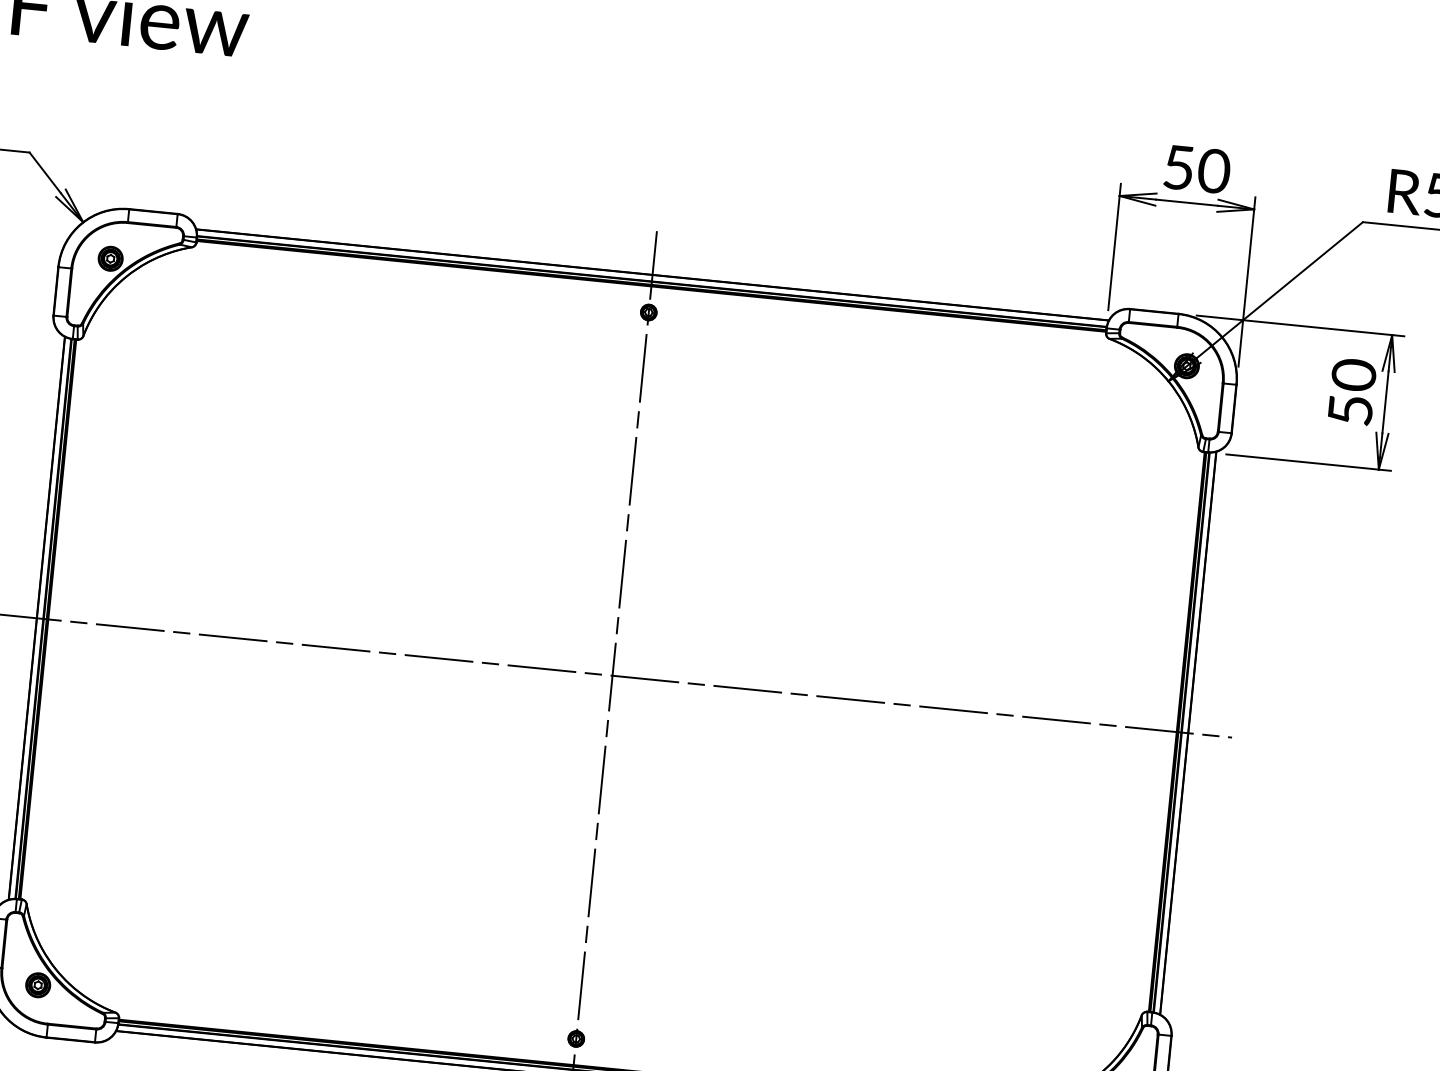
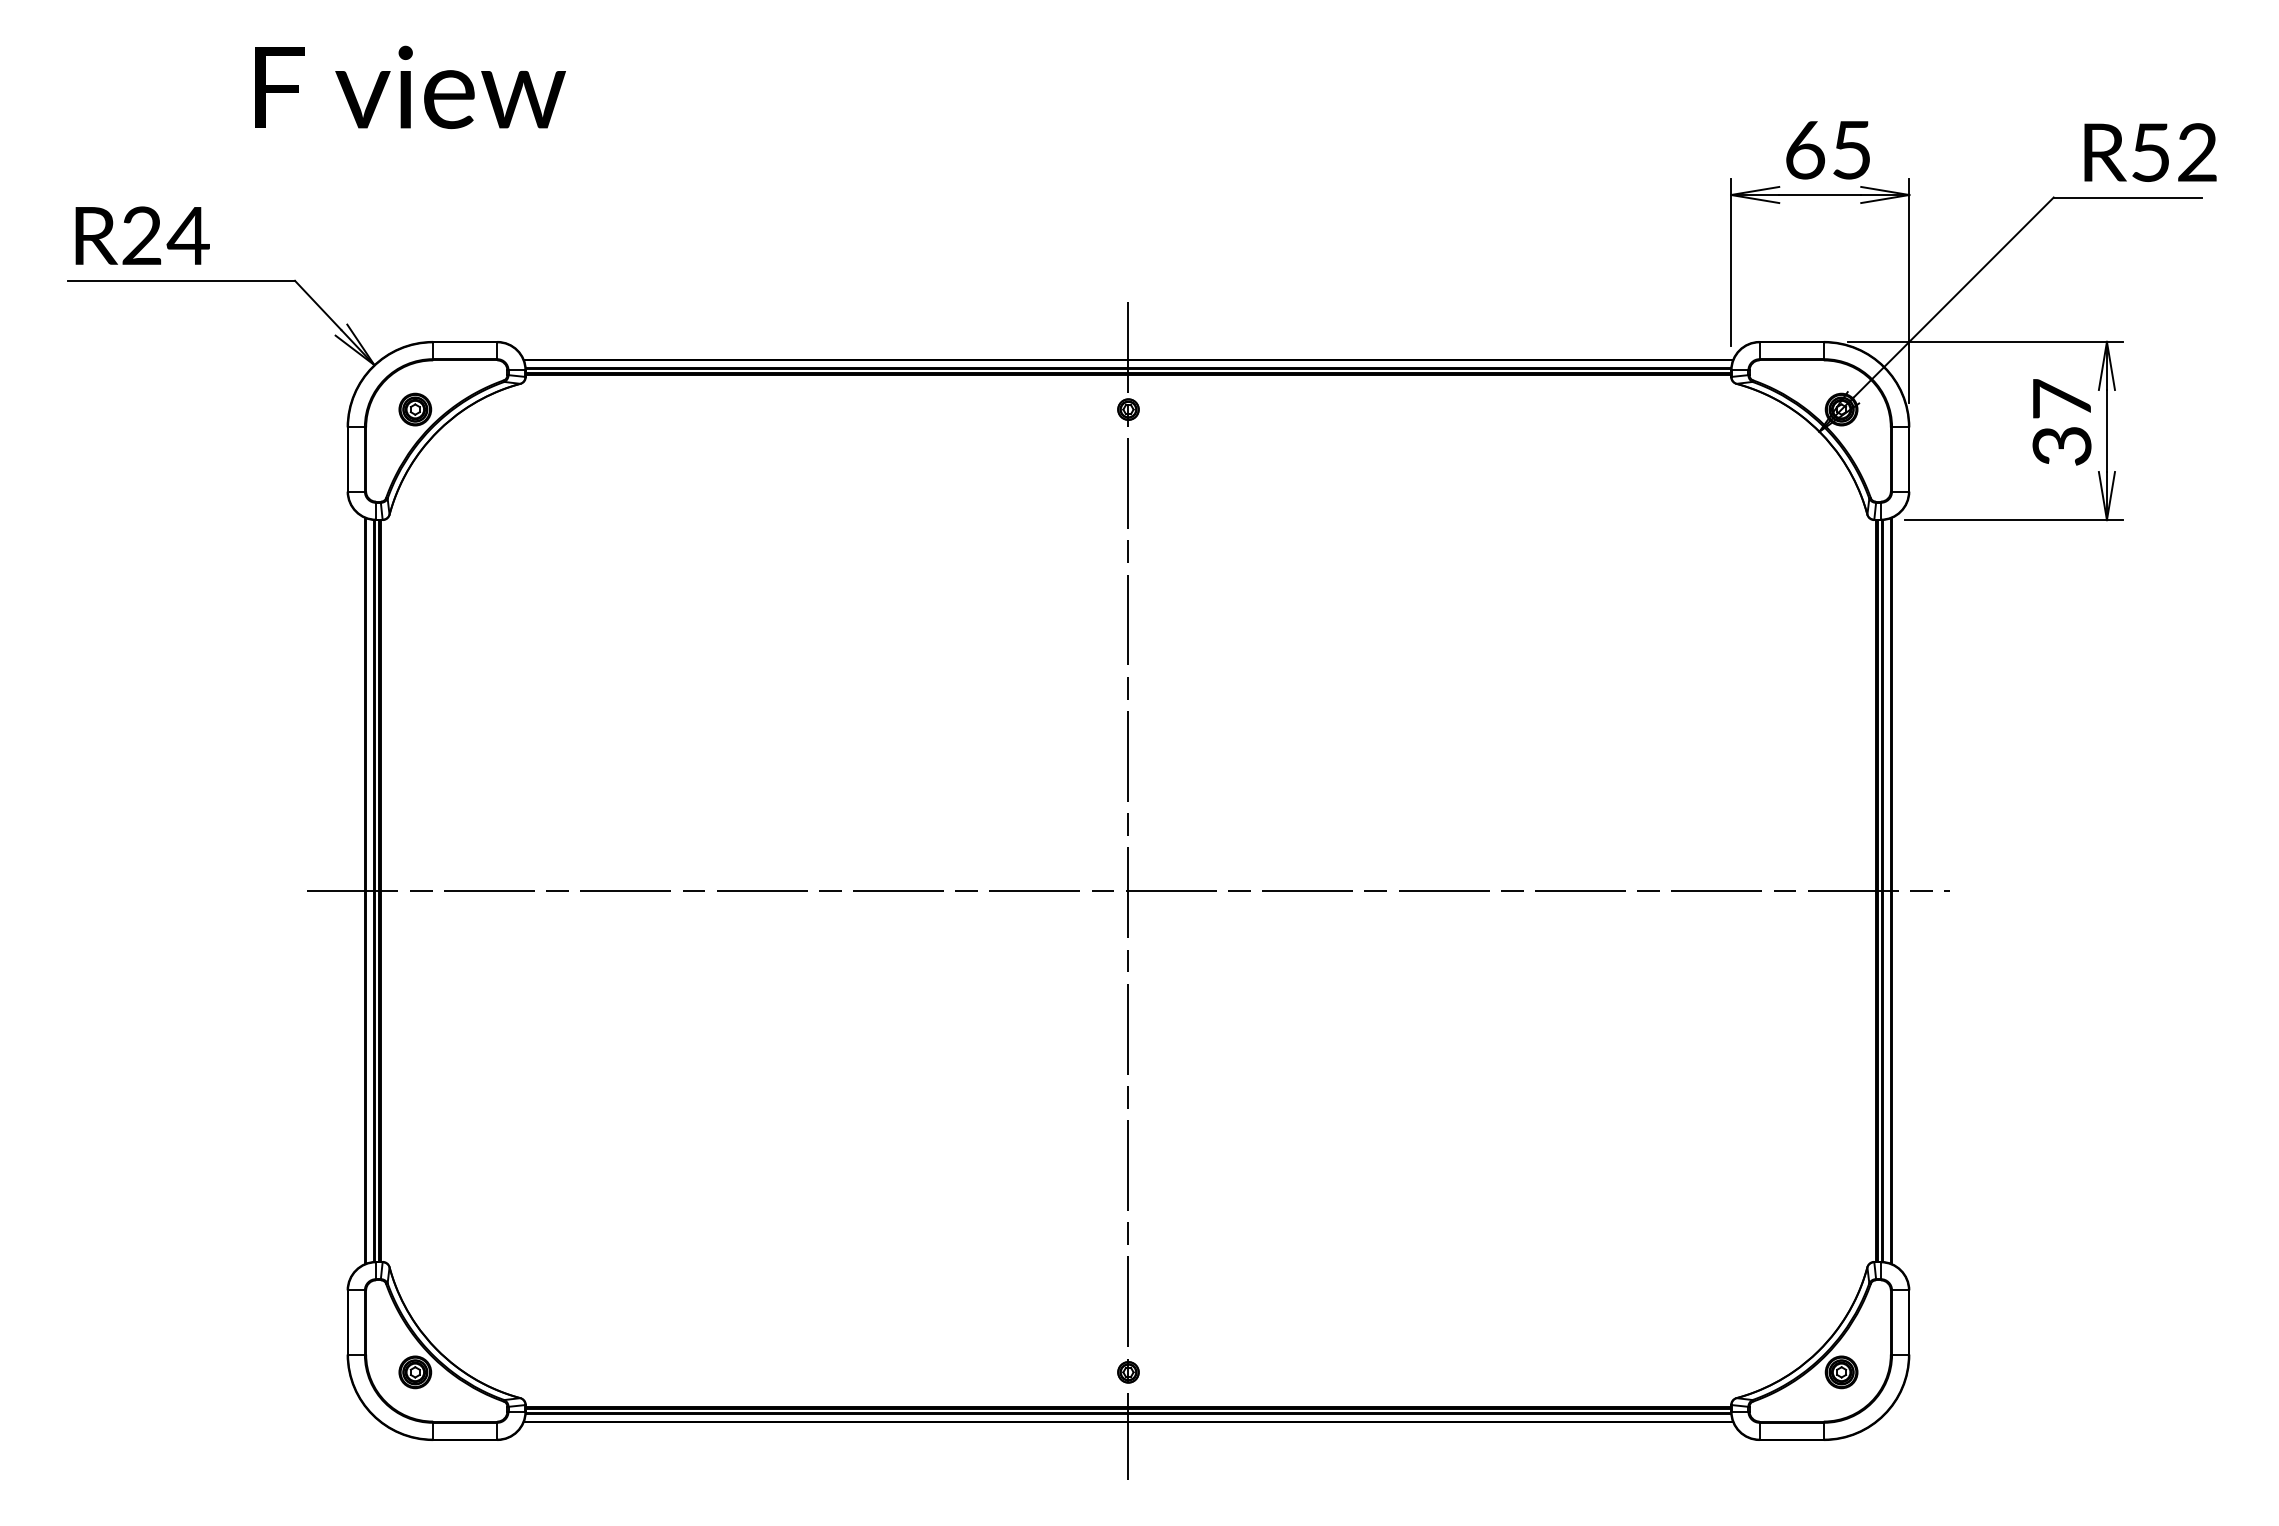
text: (1197, 169) -> (1829, 149), 50 -> 65
text: (1351, 391) -> (2061, 421), 50 -> 37

